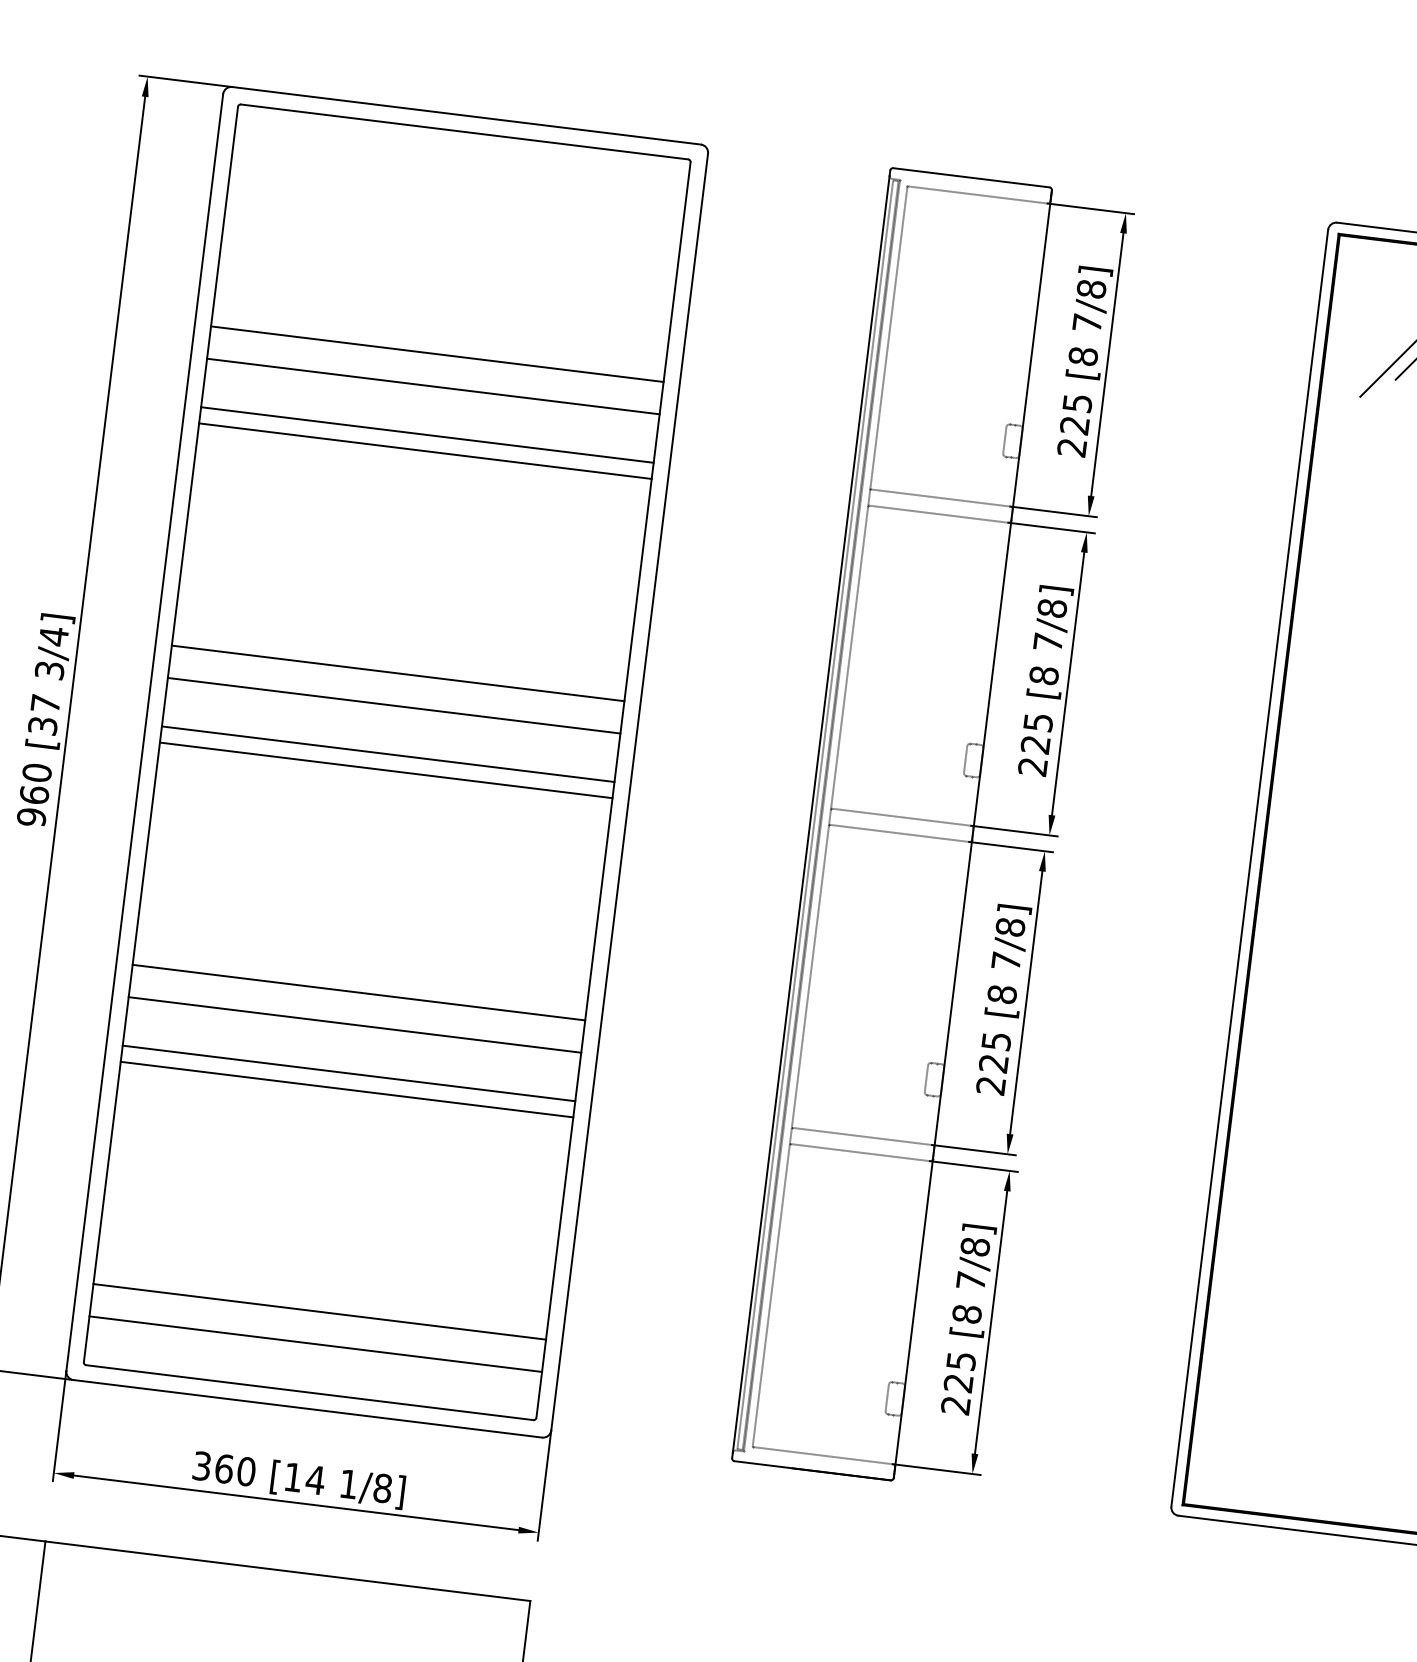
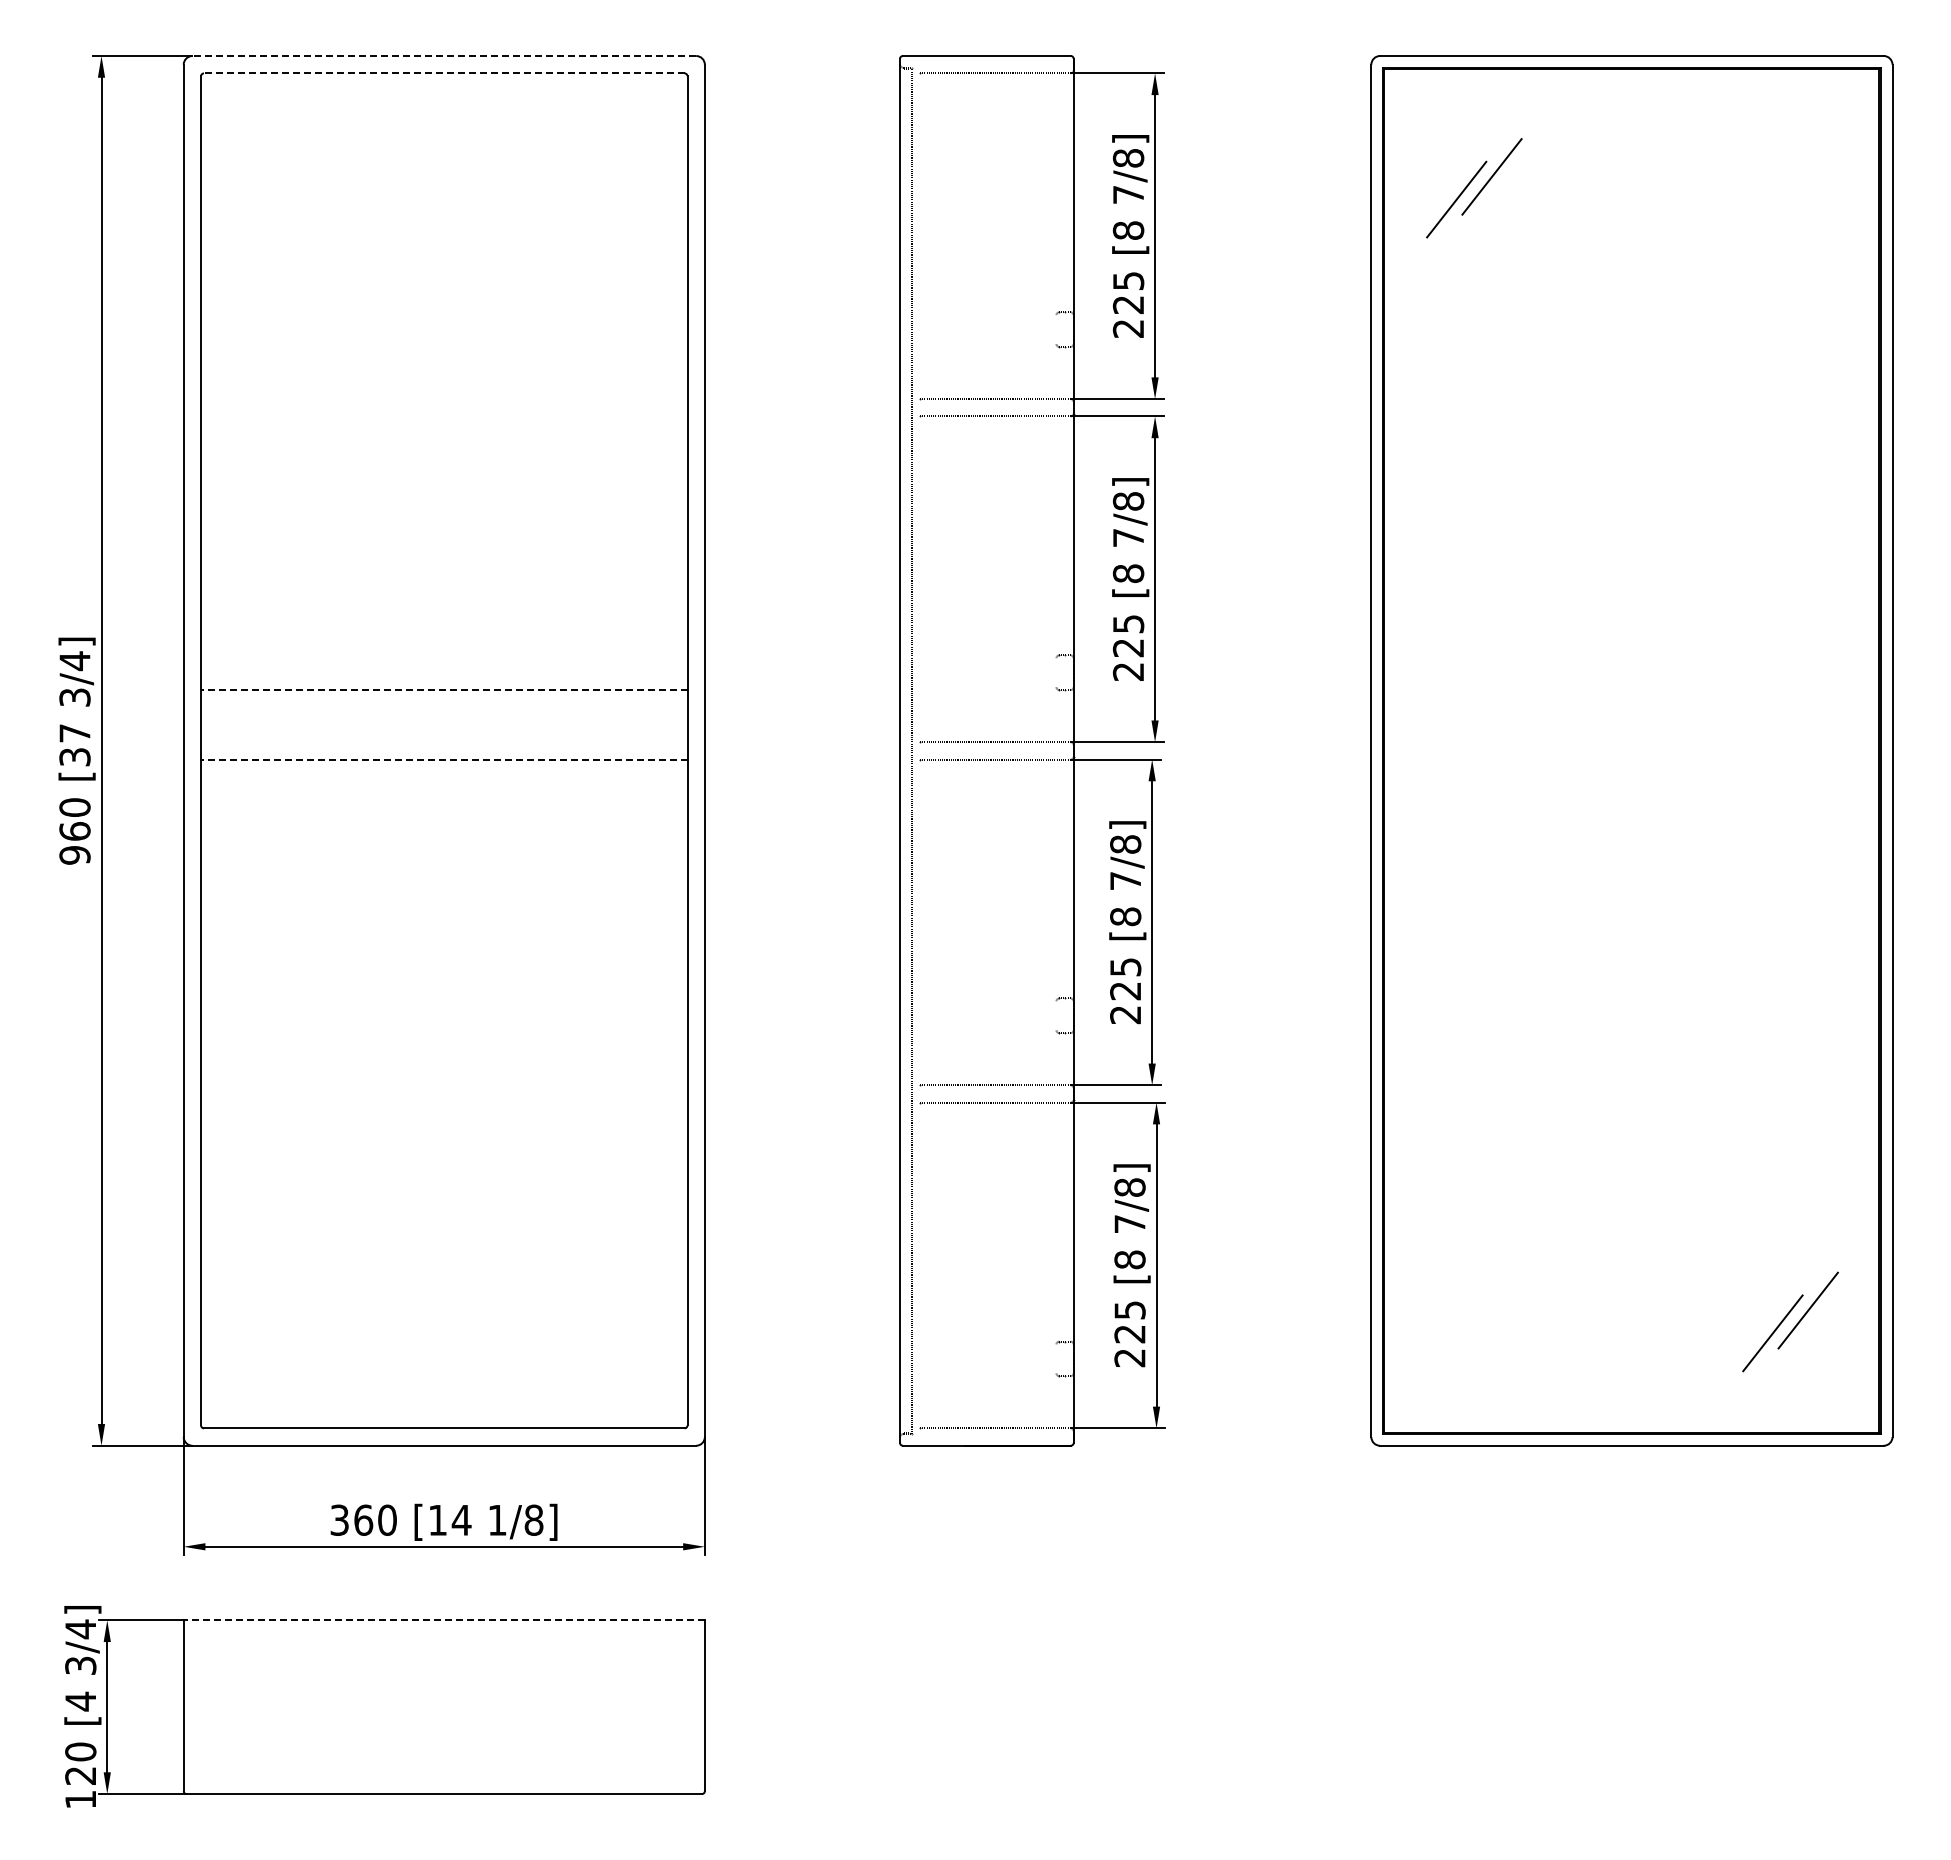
line: (466, 116) -> (444, 56), solid -> dashed
line: (463, 131) -> (443, 73), solid -> dashed
line: (437, 354) -> (444, 312), removed
line: (433, 387) -> (444, 347), removed
line: (427, 435) -> (444, 399), removed
line: (1004, 440) -> (1056, 329), removed
line: (425, 451) -> (444, 416), removed
line: (398, 673) -> (444, 655), removed
line: (393, 706) -> (443, 690), solid -> dashed
line: (388, 754) -> (444, 742), removed
line: (965, 759) -> (1056, 672), removed
line: (385, 770) -> (443, 759), solid -> dashed
line: (815, 814) -> (904, 750), removed
line: (821, 815) -> (910, 750), removed
line: (830, 816) -> (920, 750), removed
line: (359, 992) -> (444, 998), removed
line: (355, 1025) -> (444, 1033), removed
line: (349, 1073) -> (444, 1085), removed
line: (926, 1078) -> (1056, 1015), removed
line: (347, 1089) -> (444, 1102), removed
line: (319, 1311) -> (444, 1341), removed
line: (315, 1344) -> (444, 1376), removed
line: (887, 1397) -> (1056, 1358), removed
line: (288, 1571) -> (444, 1620), solid -> dashed

